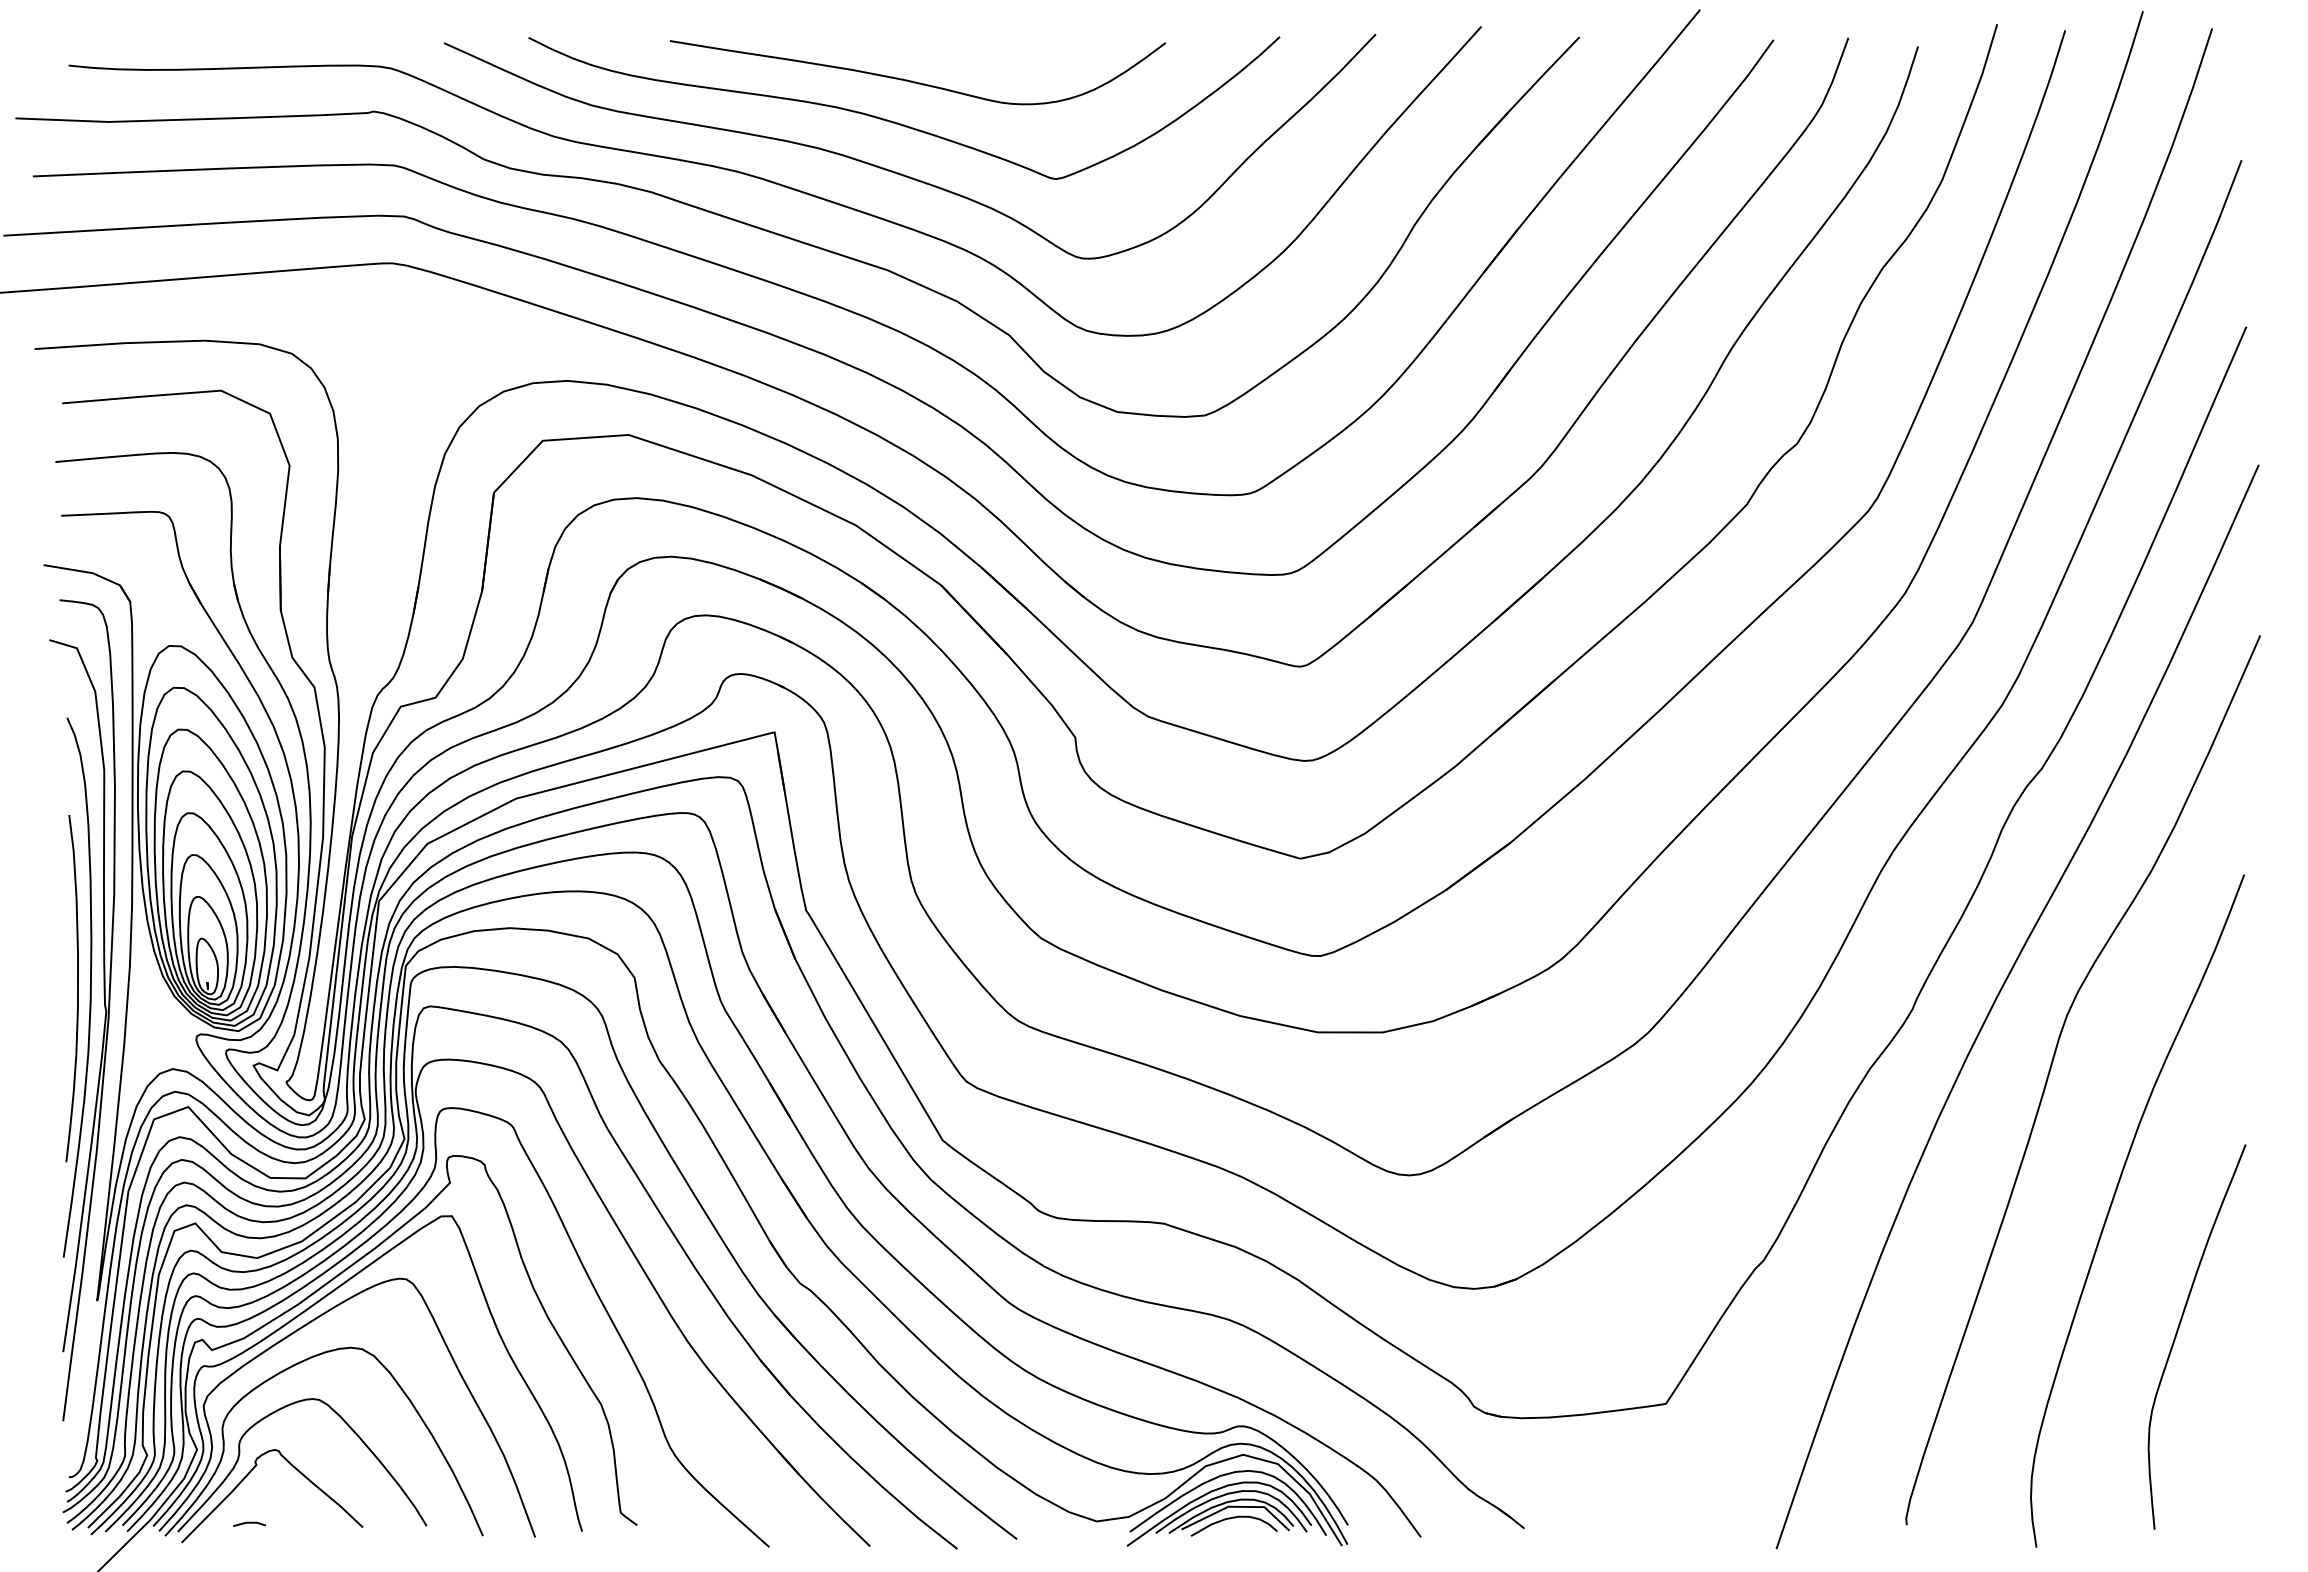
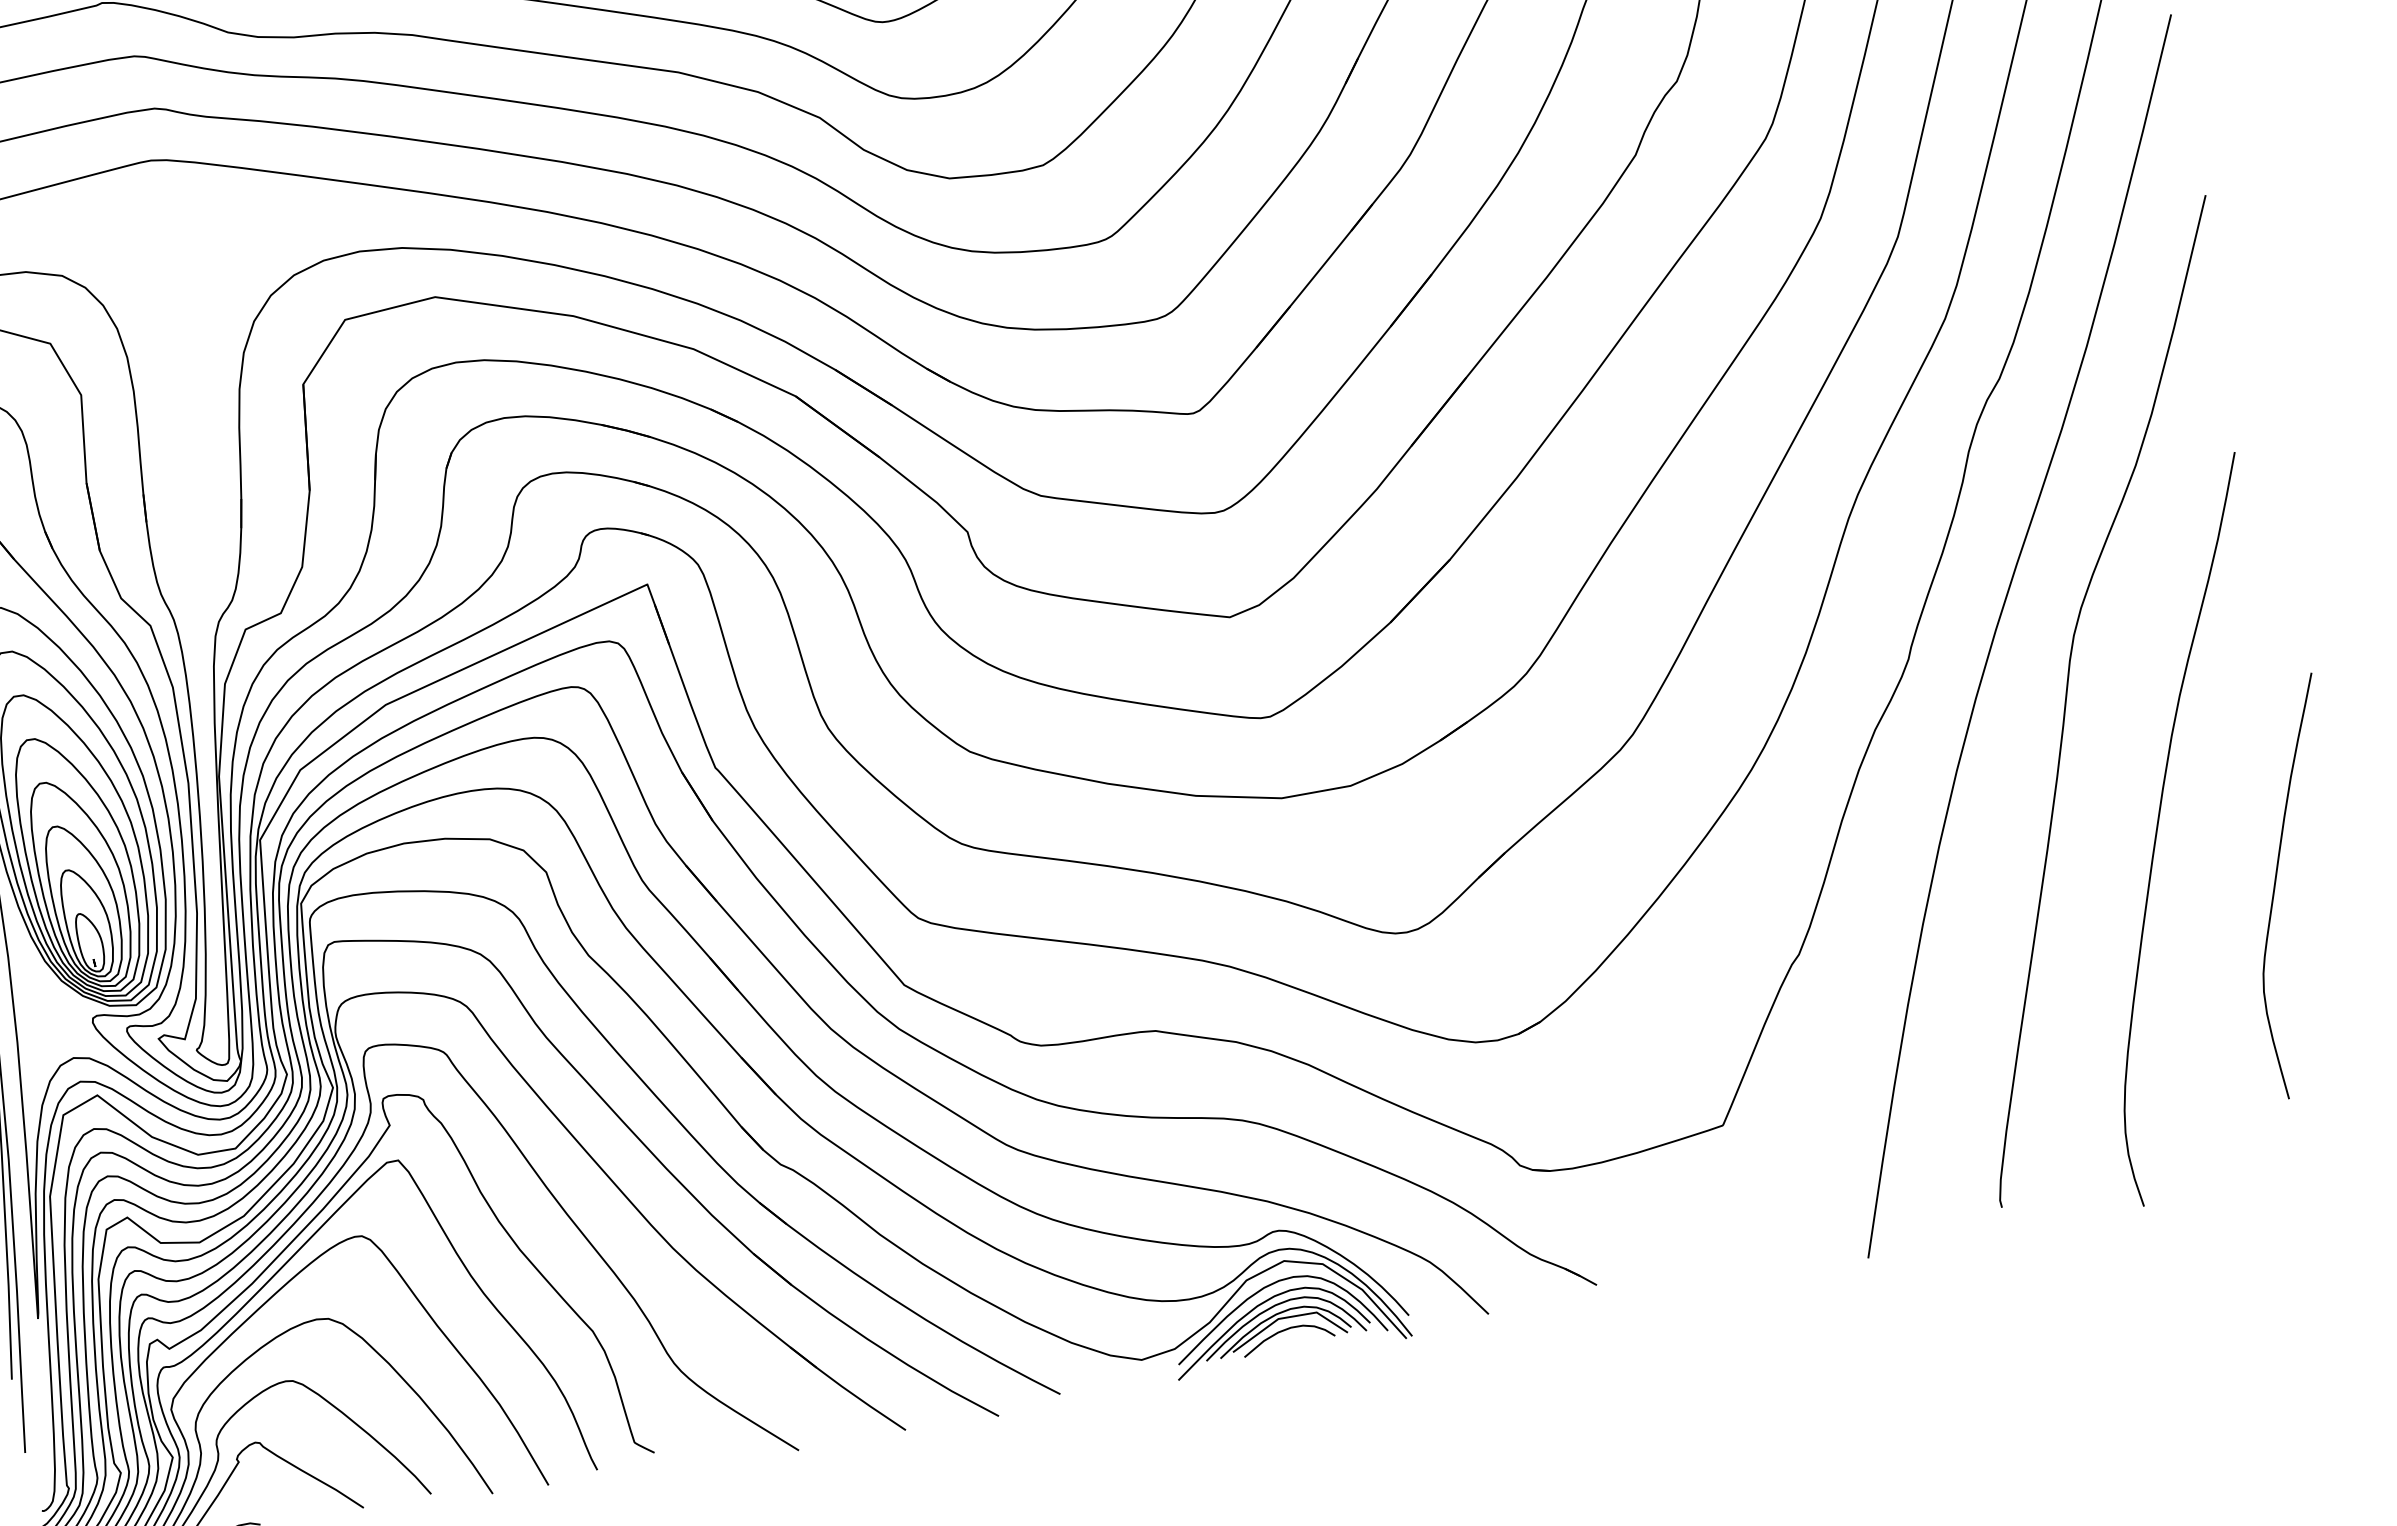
curve: (2178, 1331) -> (2276, 884), moved

